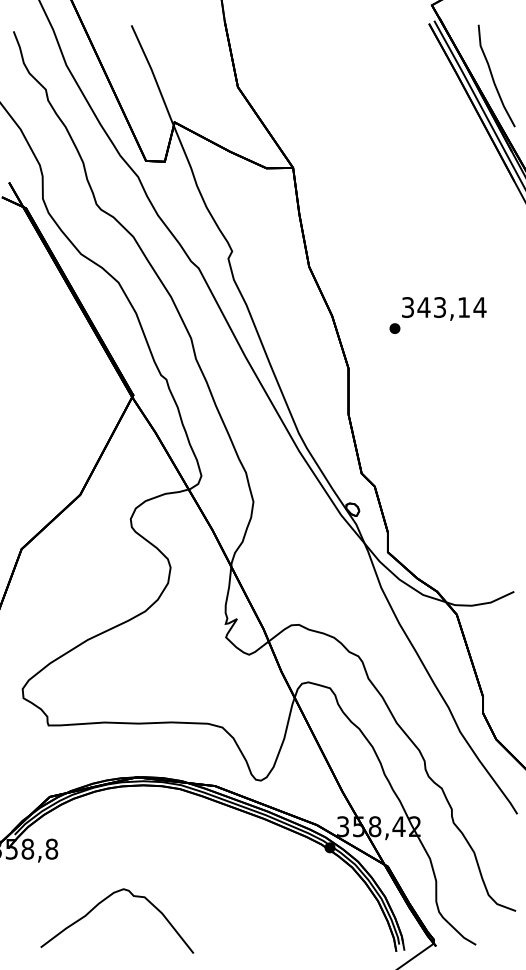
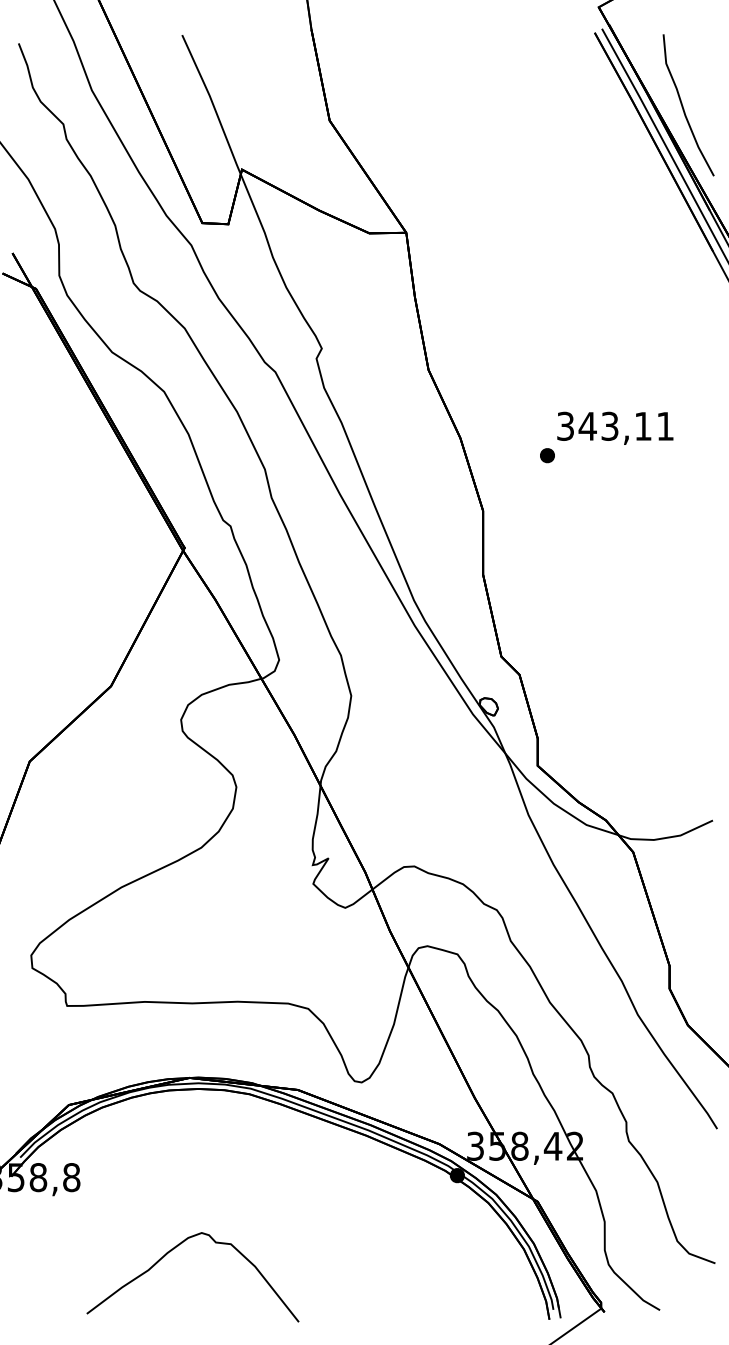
text: (479, 307) -> (664, 426), 343,14 -> 343,11
part: (102, 902) -> (172, 1251), moved

